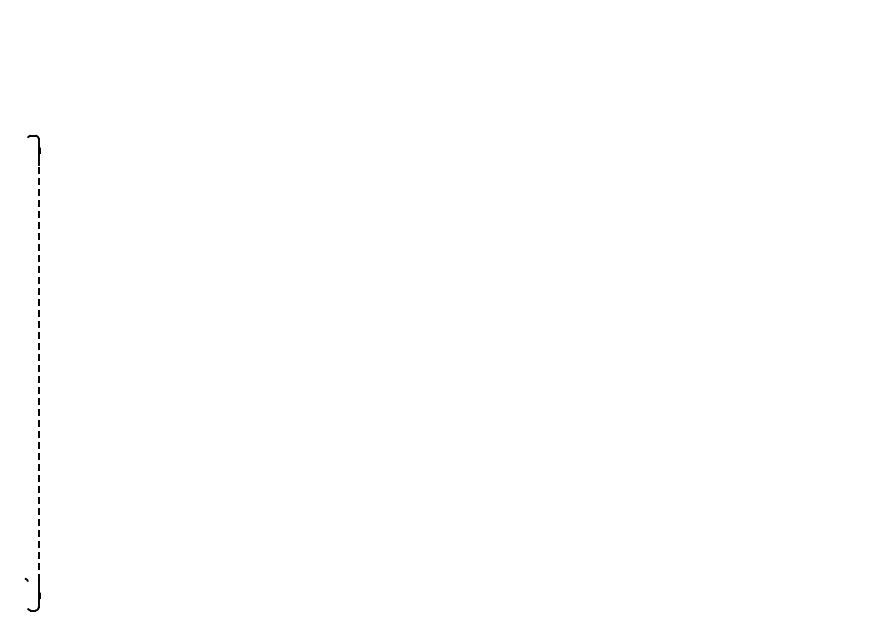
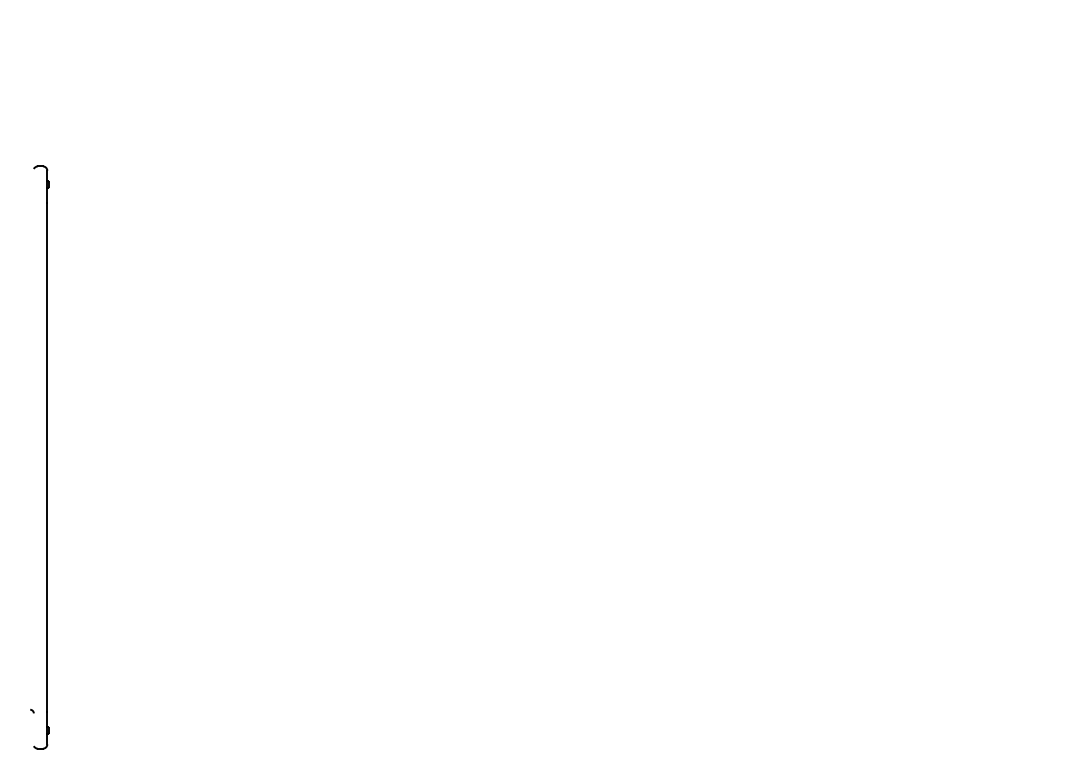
line: (38, 373) -> (47, 458), dashed -> solid

